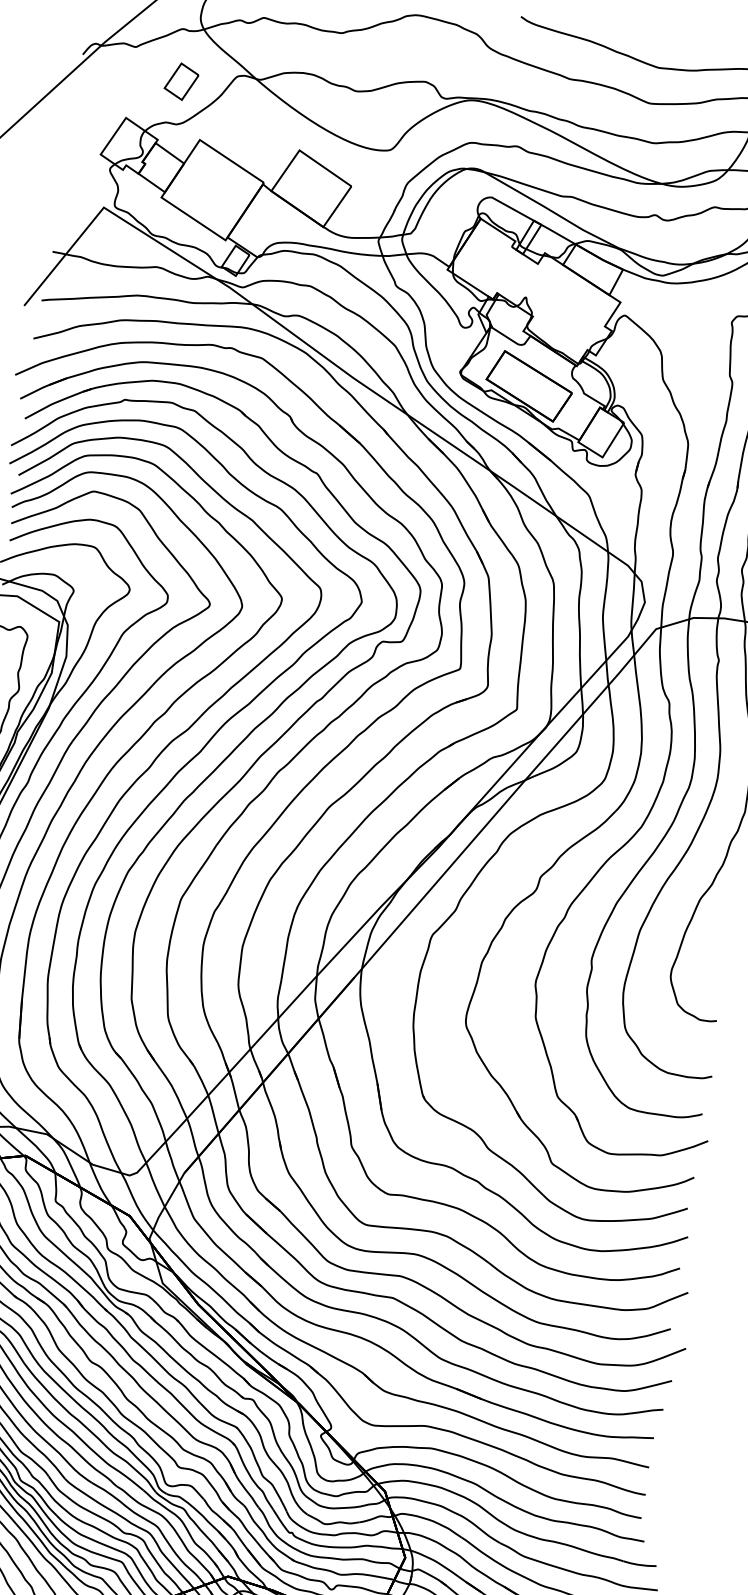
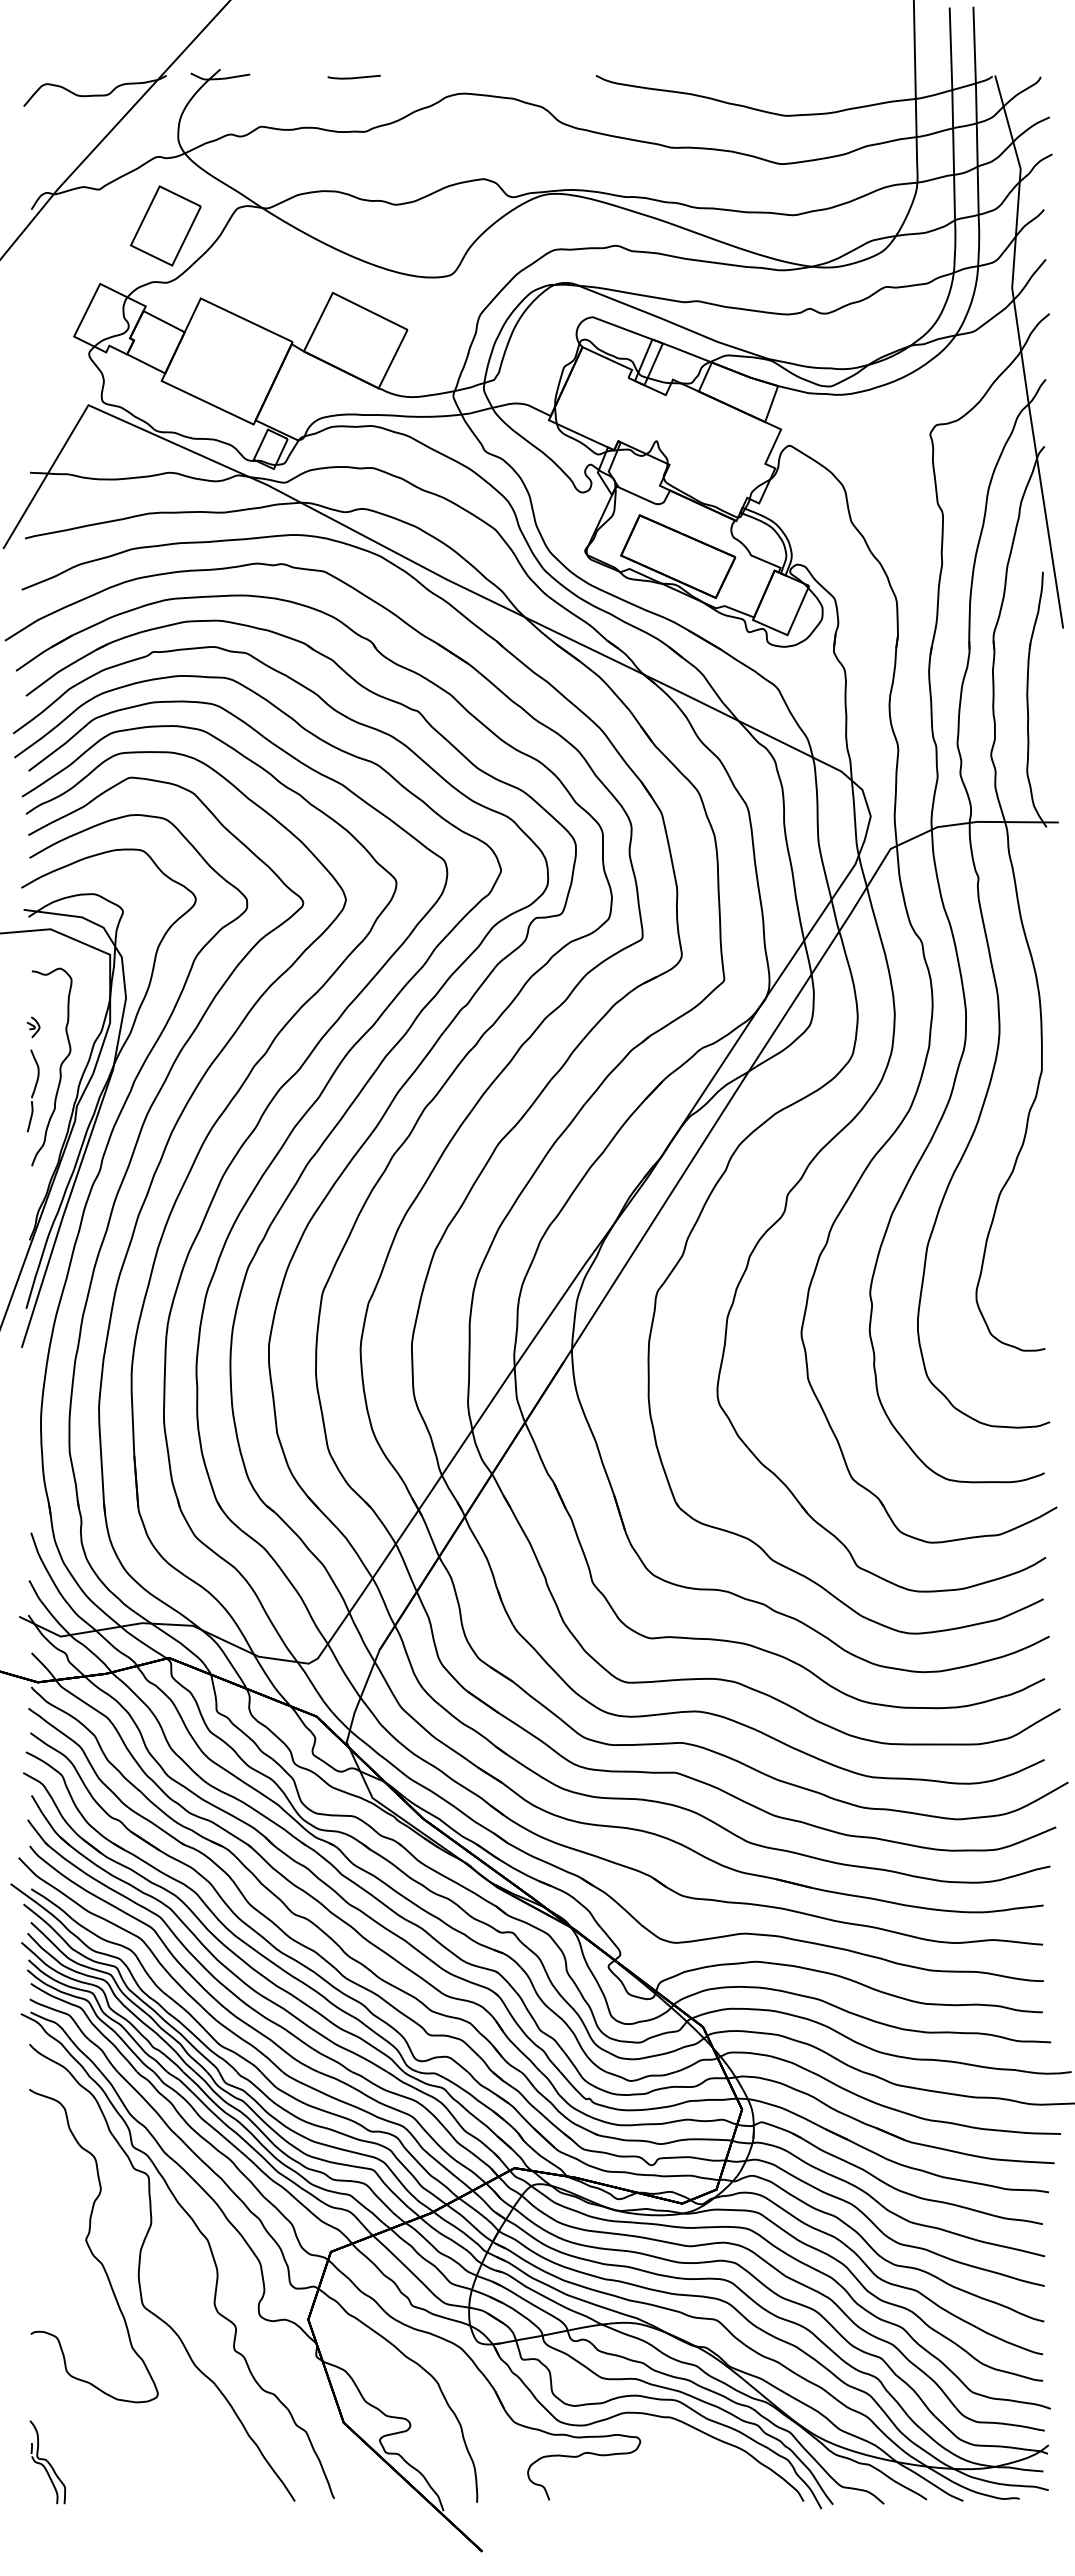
part: (181, 81) -> (165, 225), size x1.67

